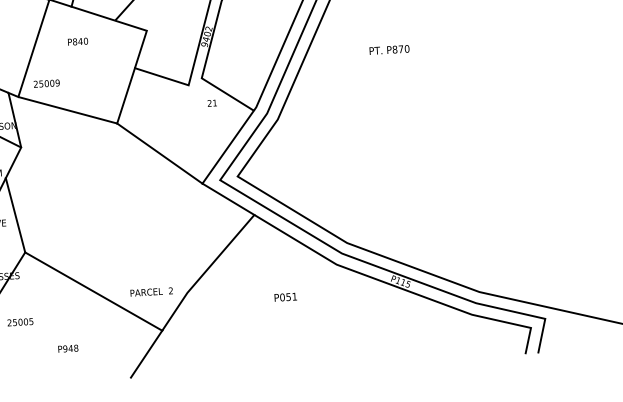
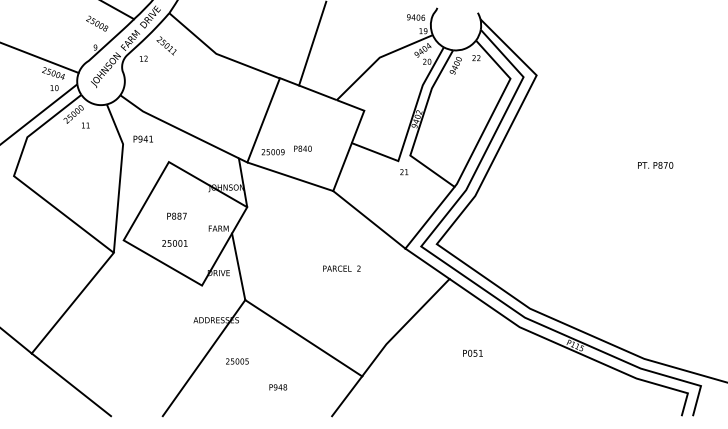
text: (77, 41) -> (302, 148), moved
text: (389, 50) -> (655, 165), moved
text: (212, 103) -> (404, 172), moved
text: (151, 291) -> (341, 268), moved

